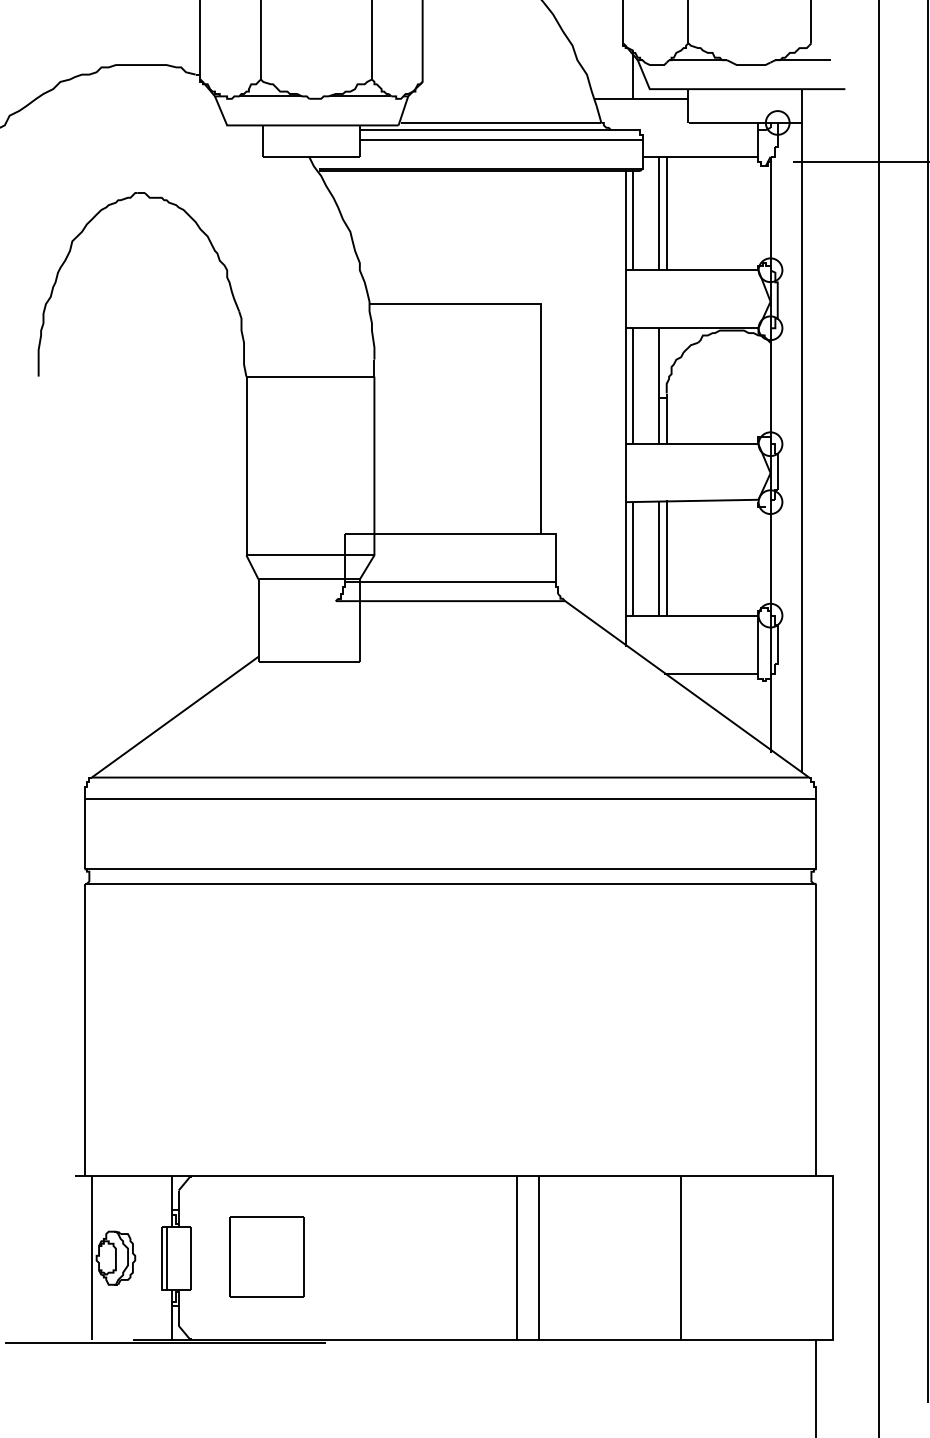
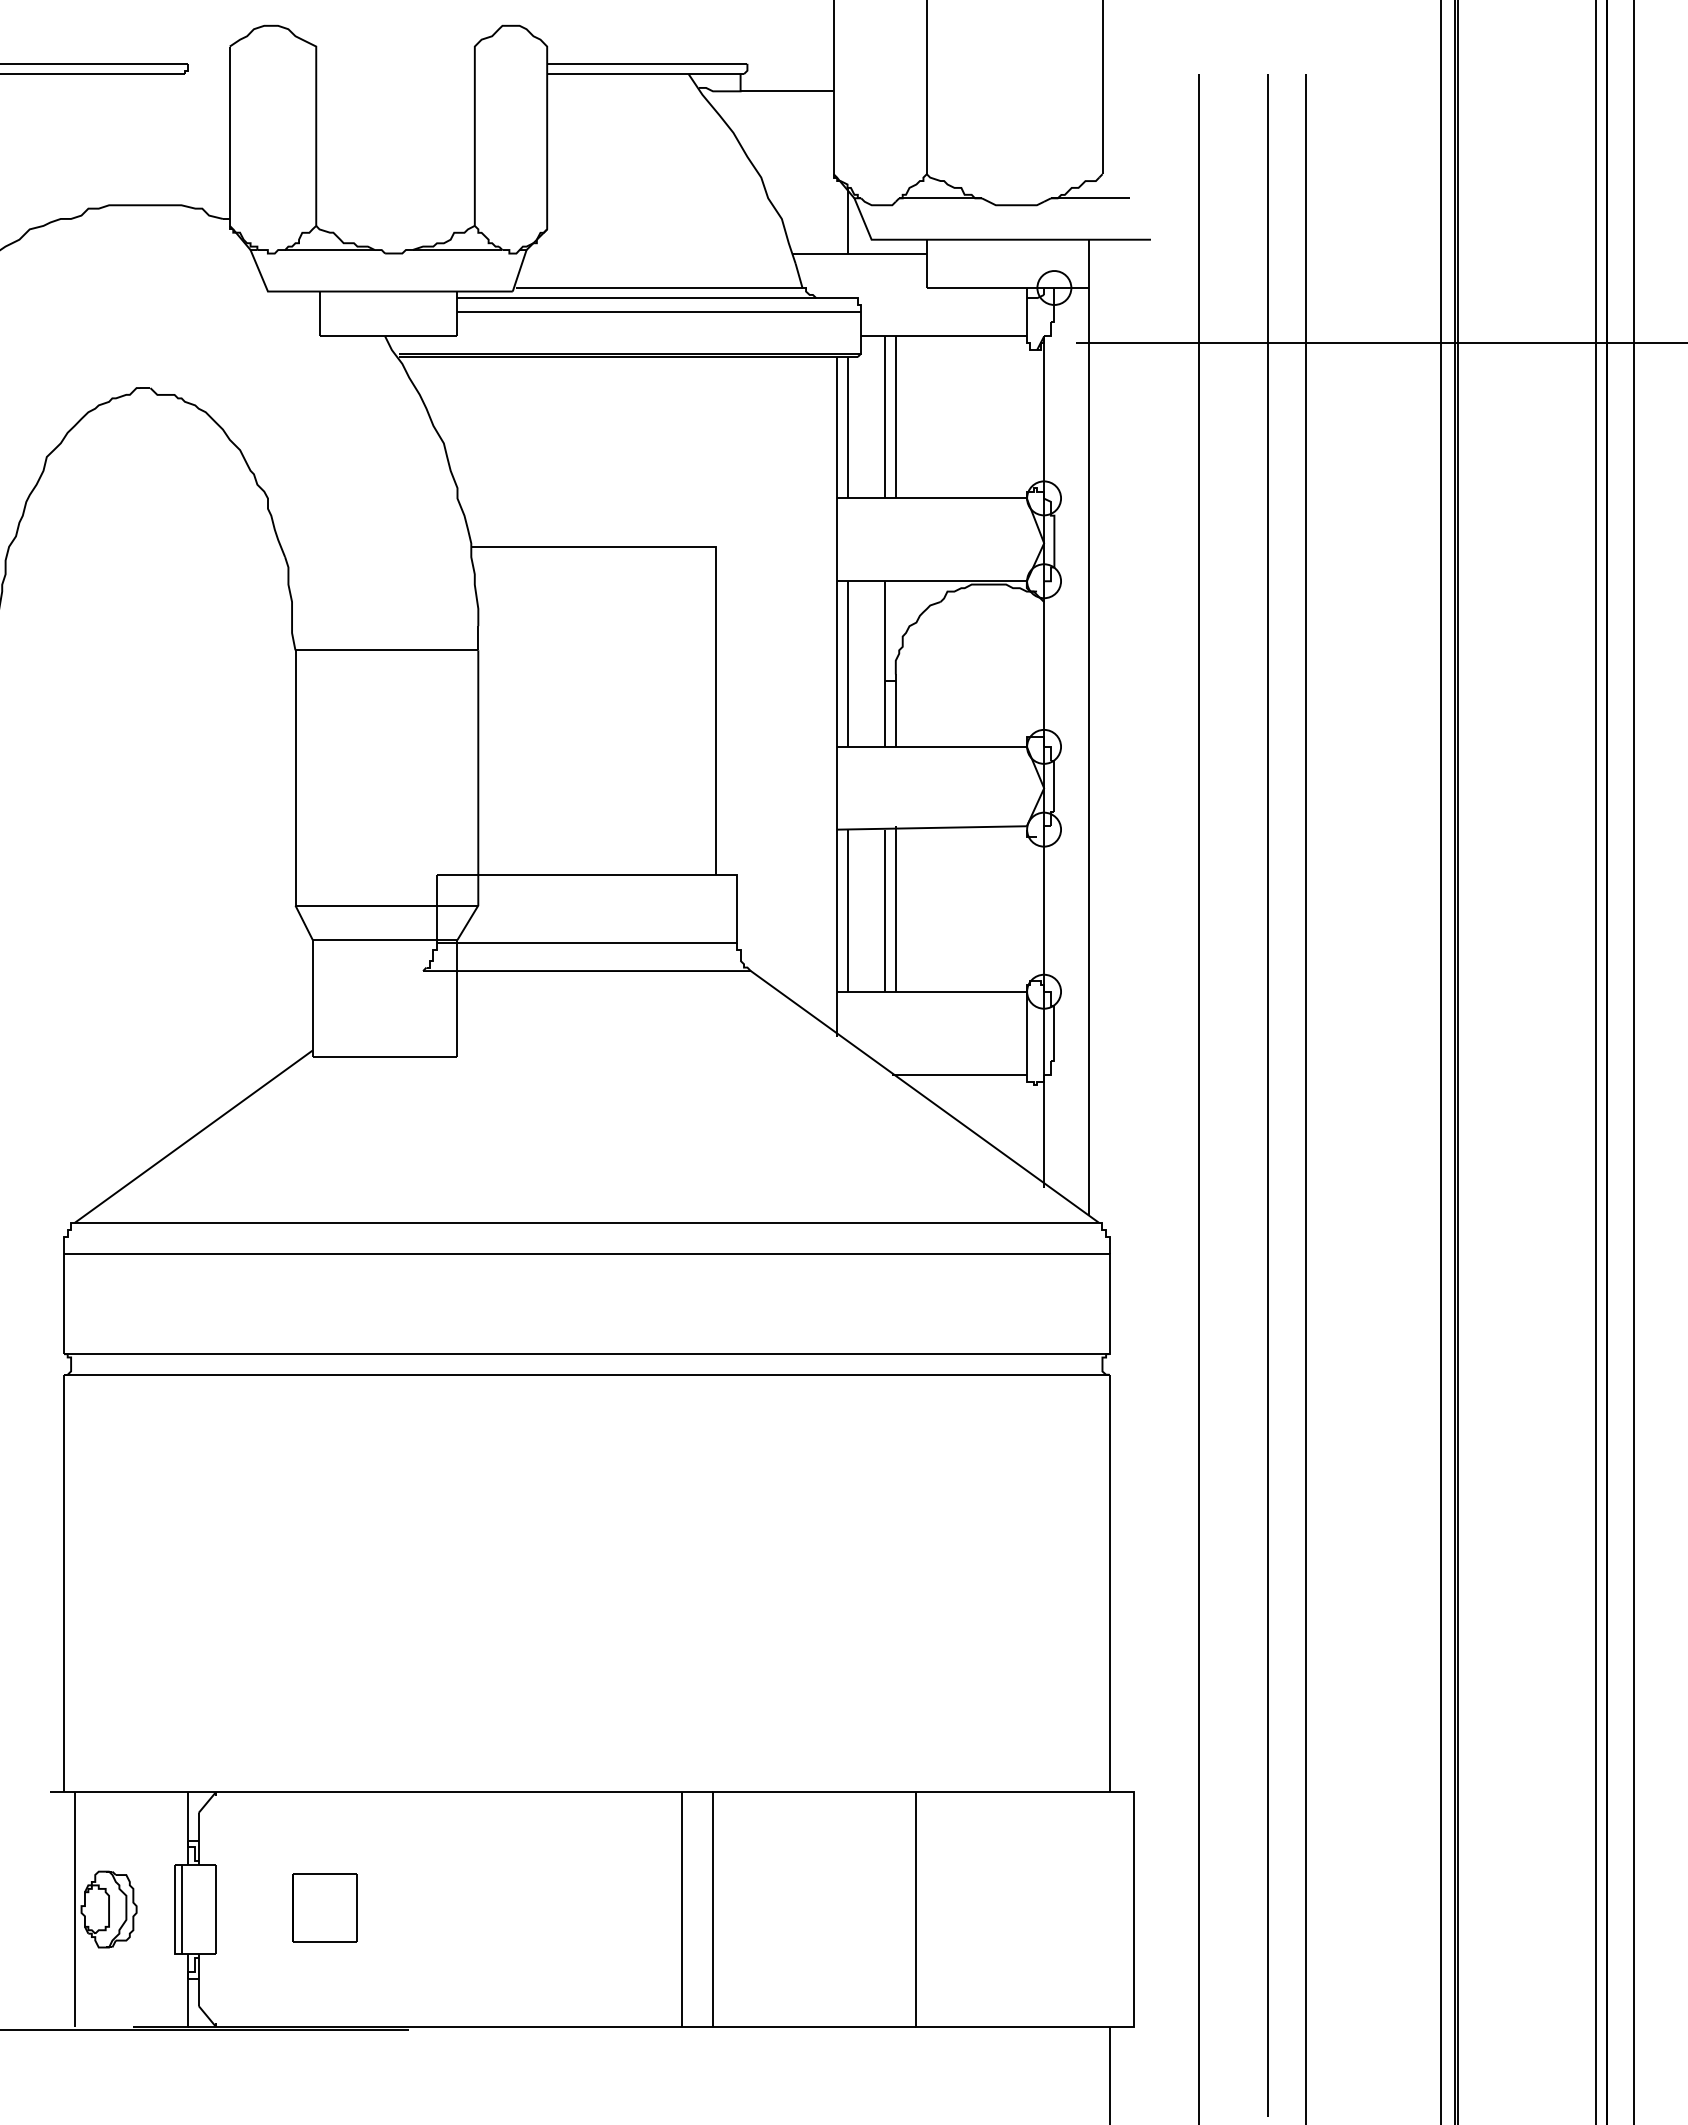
part: (266, 1256) -> (324, 1907), size x0.6

